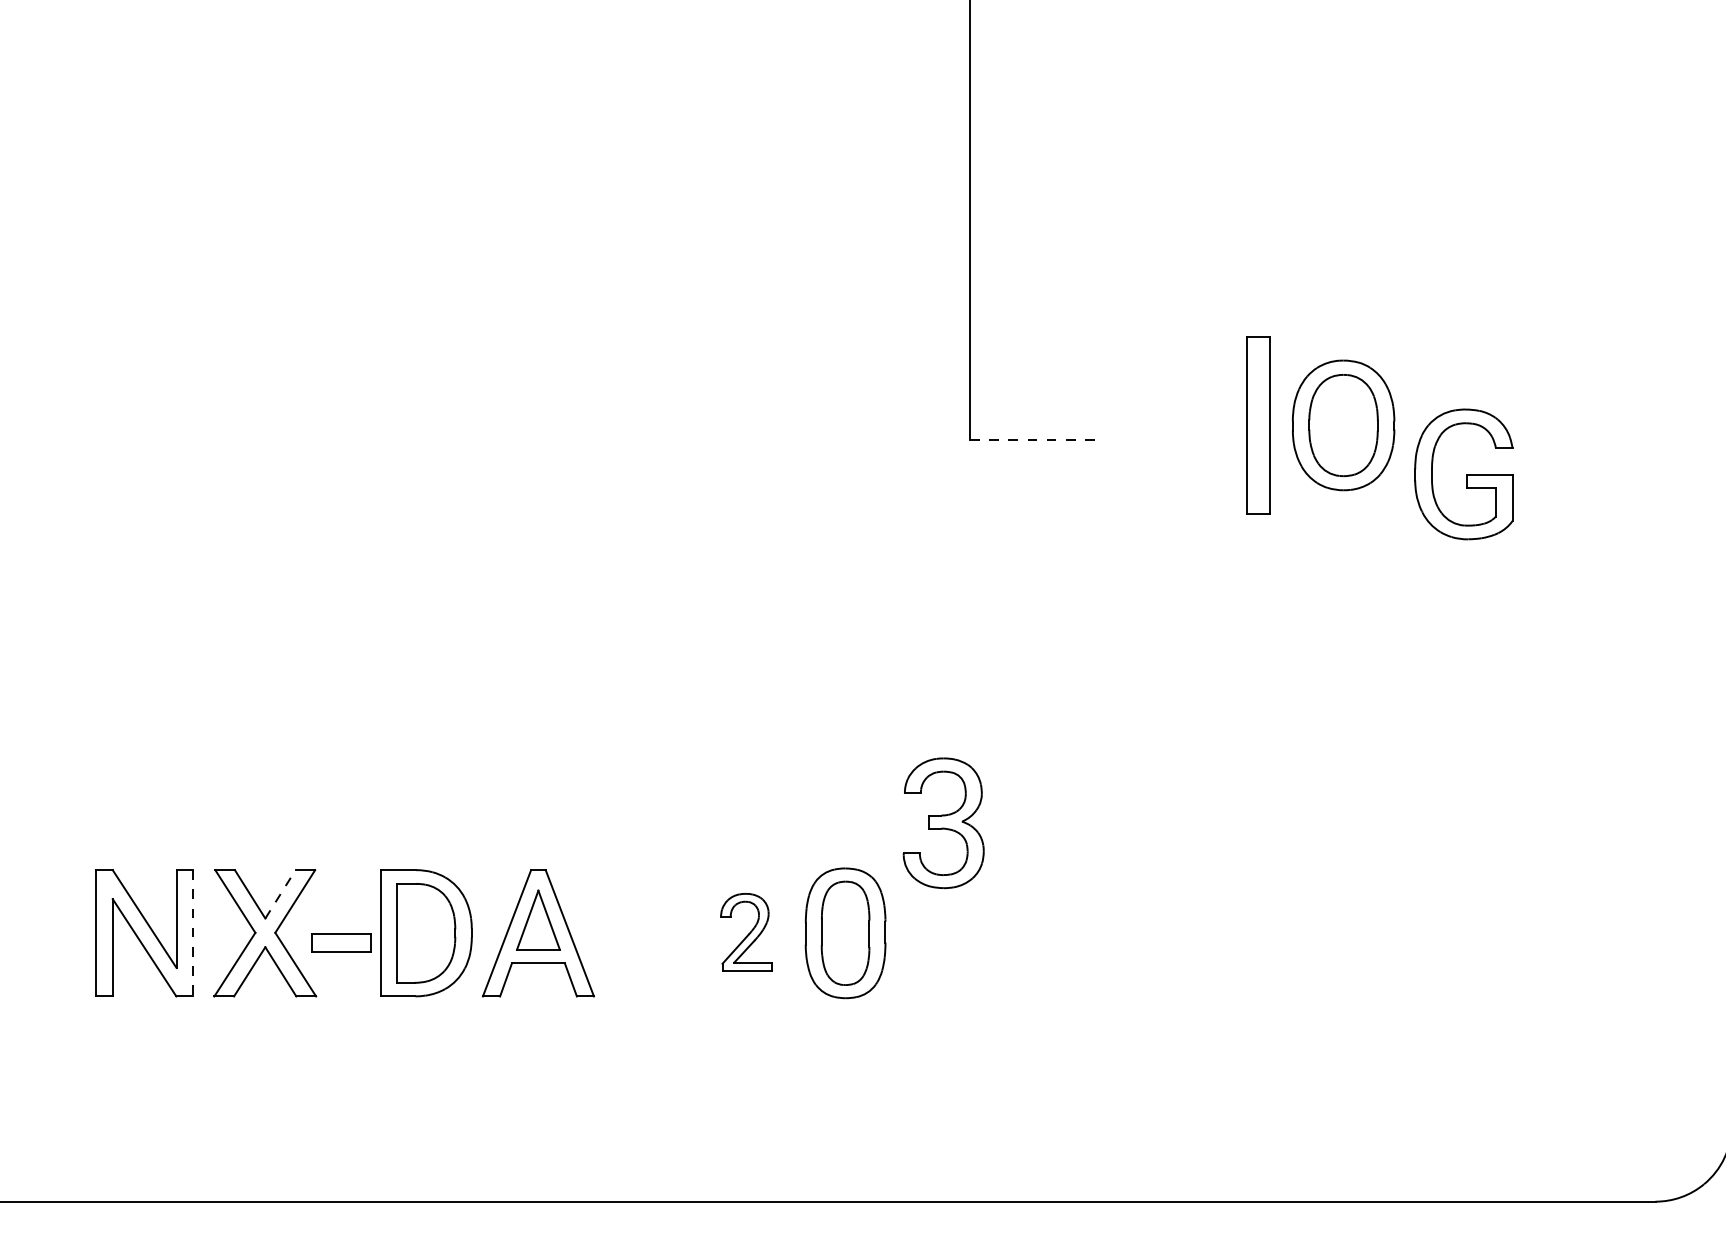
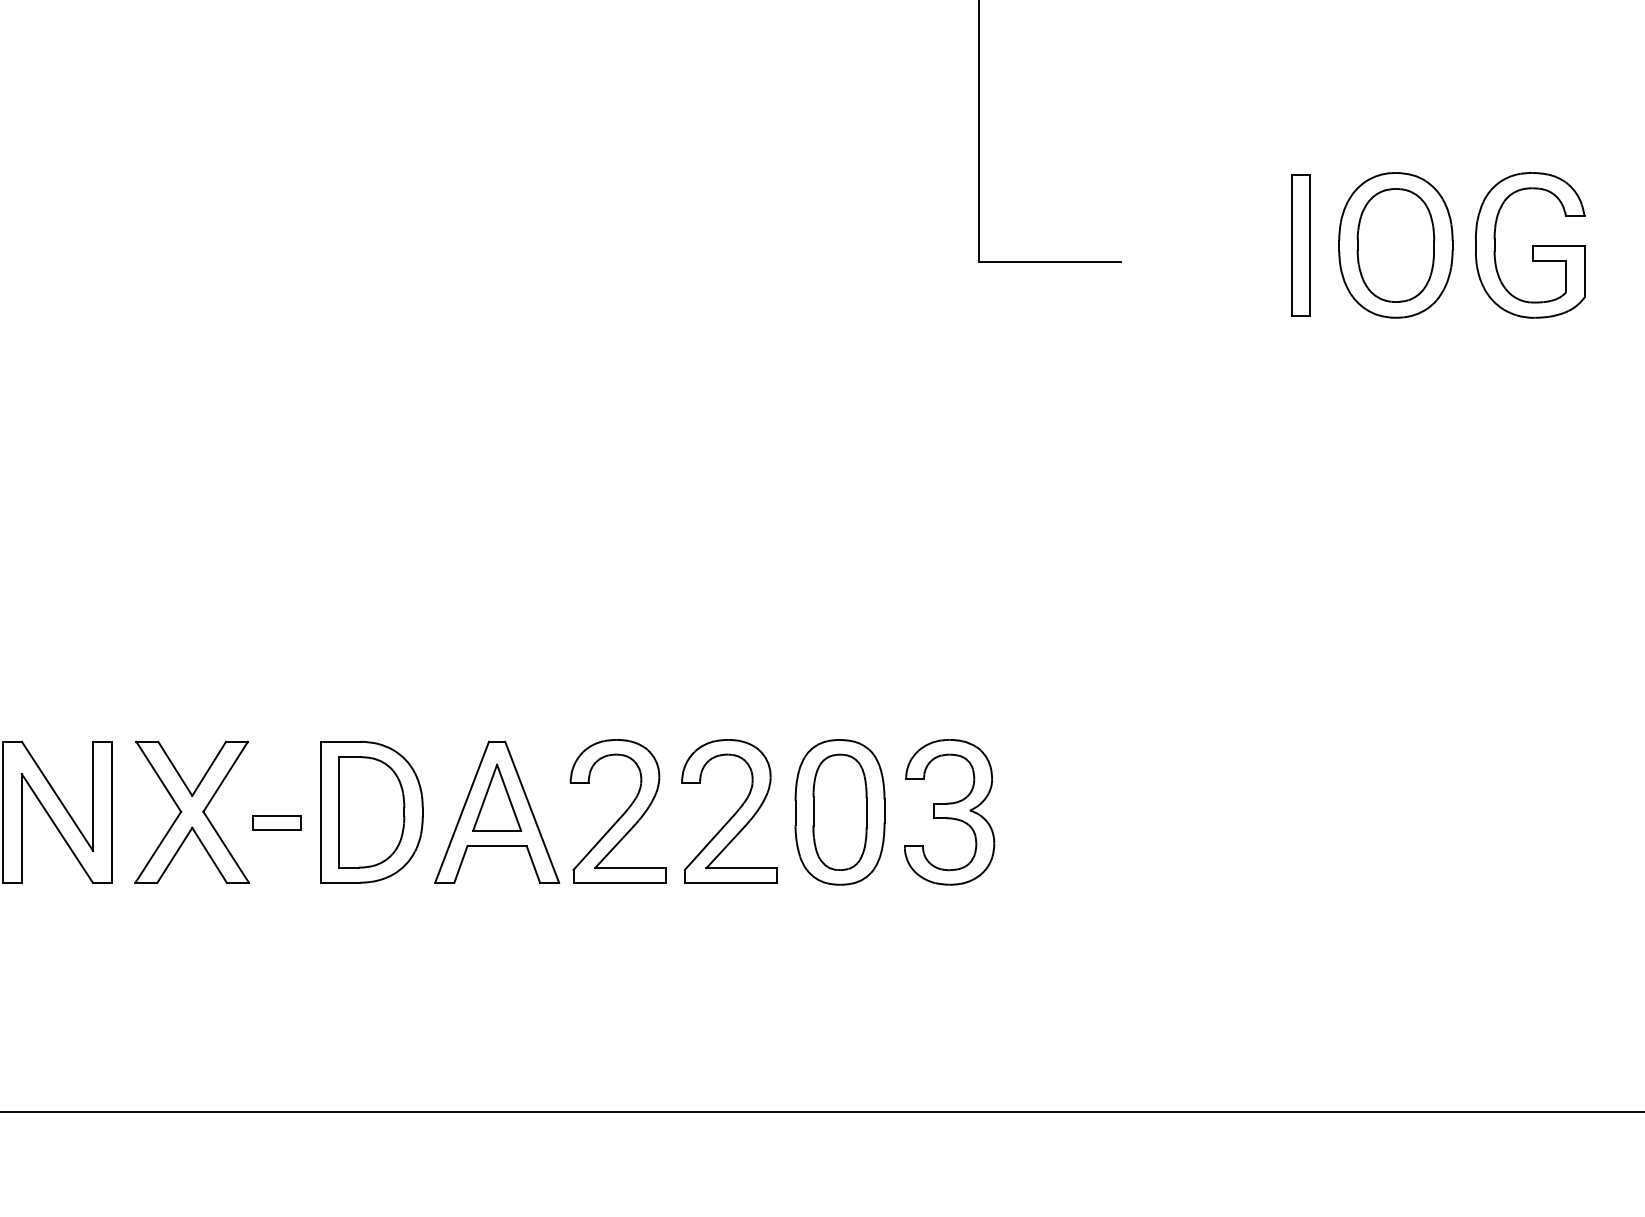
part: (1258, 425) -> (1300, 245), size x0.71
line: (1033, 439) -> (1049, 261), dashed -> solid
part: (1463, 474) -> (1529, 245), moved
part: (943, 823) -> (949, 812), moved
line: (280, 894) -> (209, 769), dashed -> solid
part: (646, 931) -> (617, 810), added
part: (746, 931) -> (729, 810), size x1.67
line: (193, 933) -> (112, 812), dashed -> solid
part: (340, 942) -> (276, 822), size x0.71

